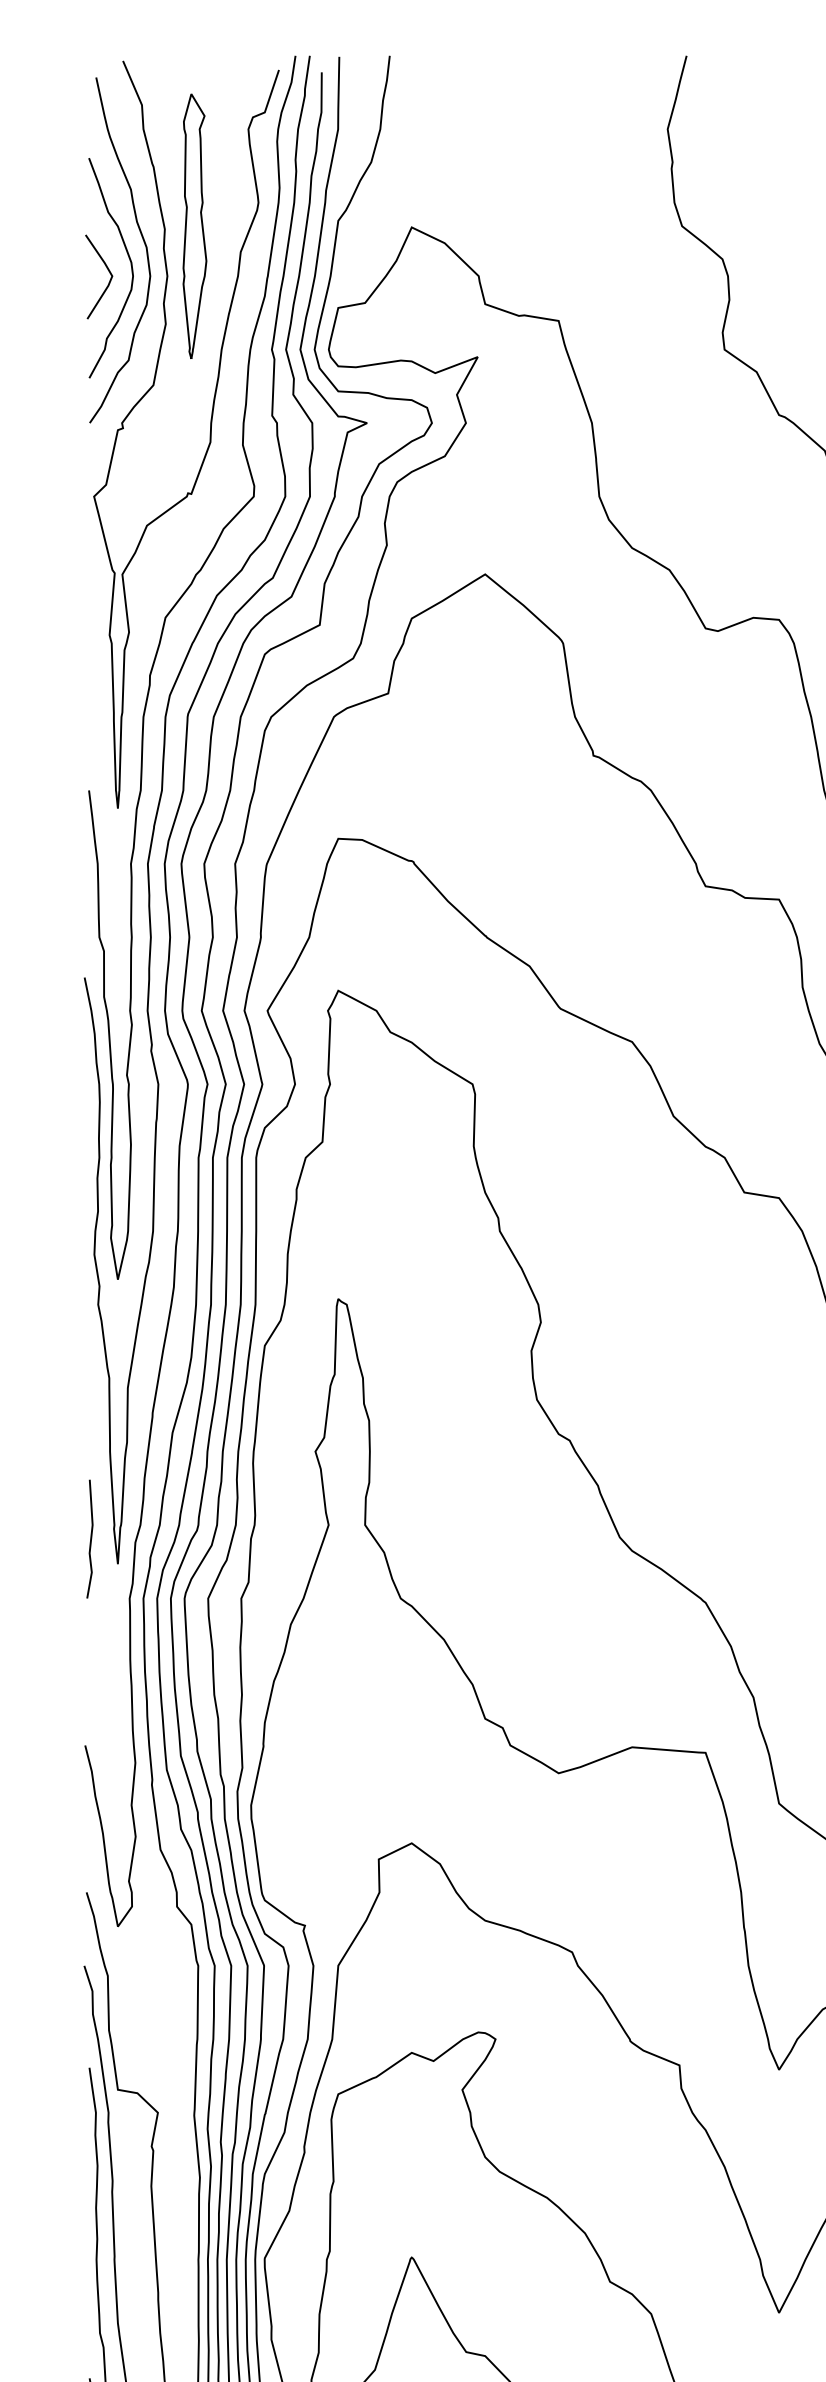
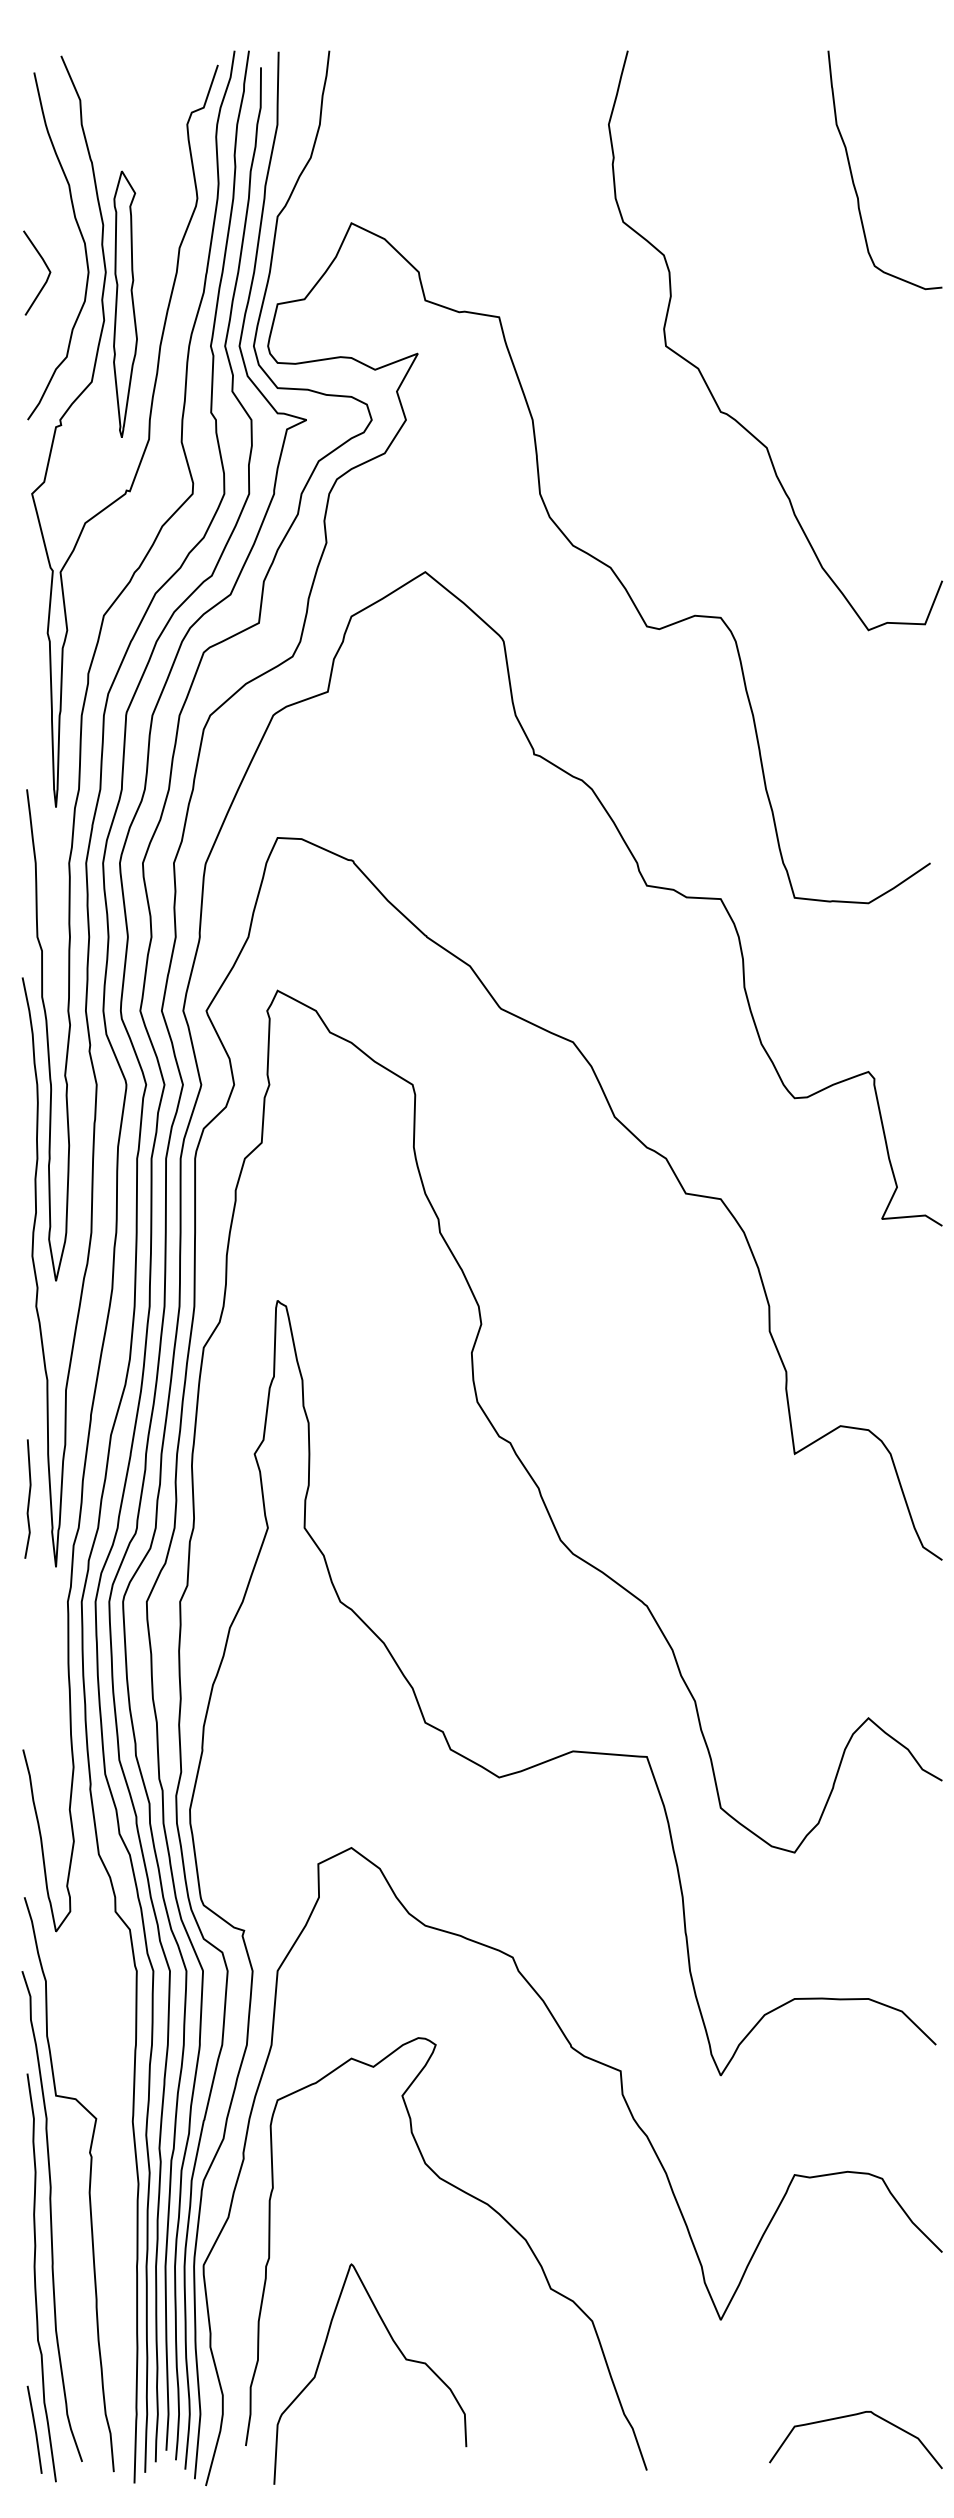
part: (194, 225) -> (125, 303), moved
curve: (129, 260) -> (67, 256), removed
curve: (90, 1538) -> (28, 1498), moved

